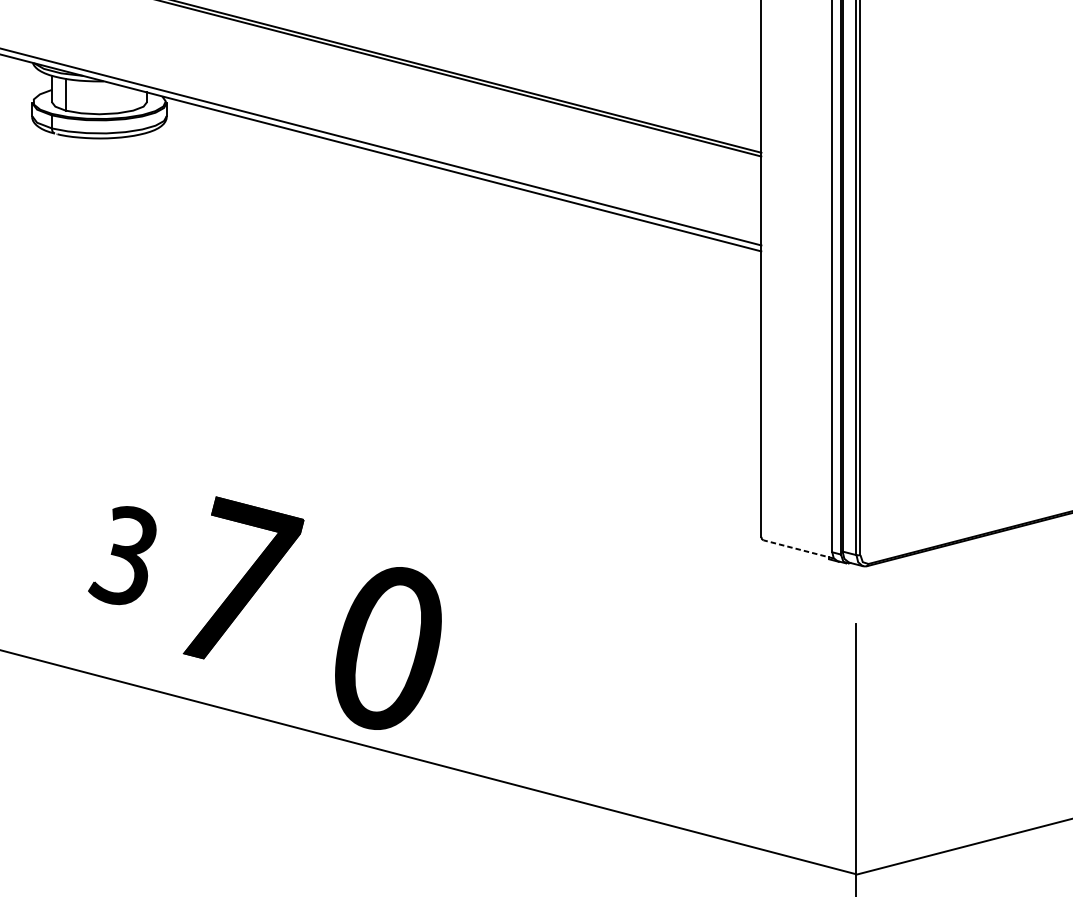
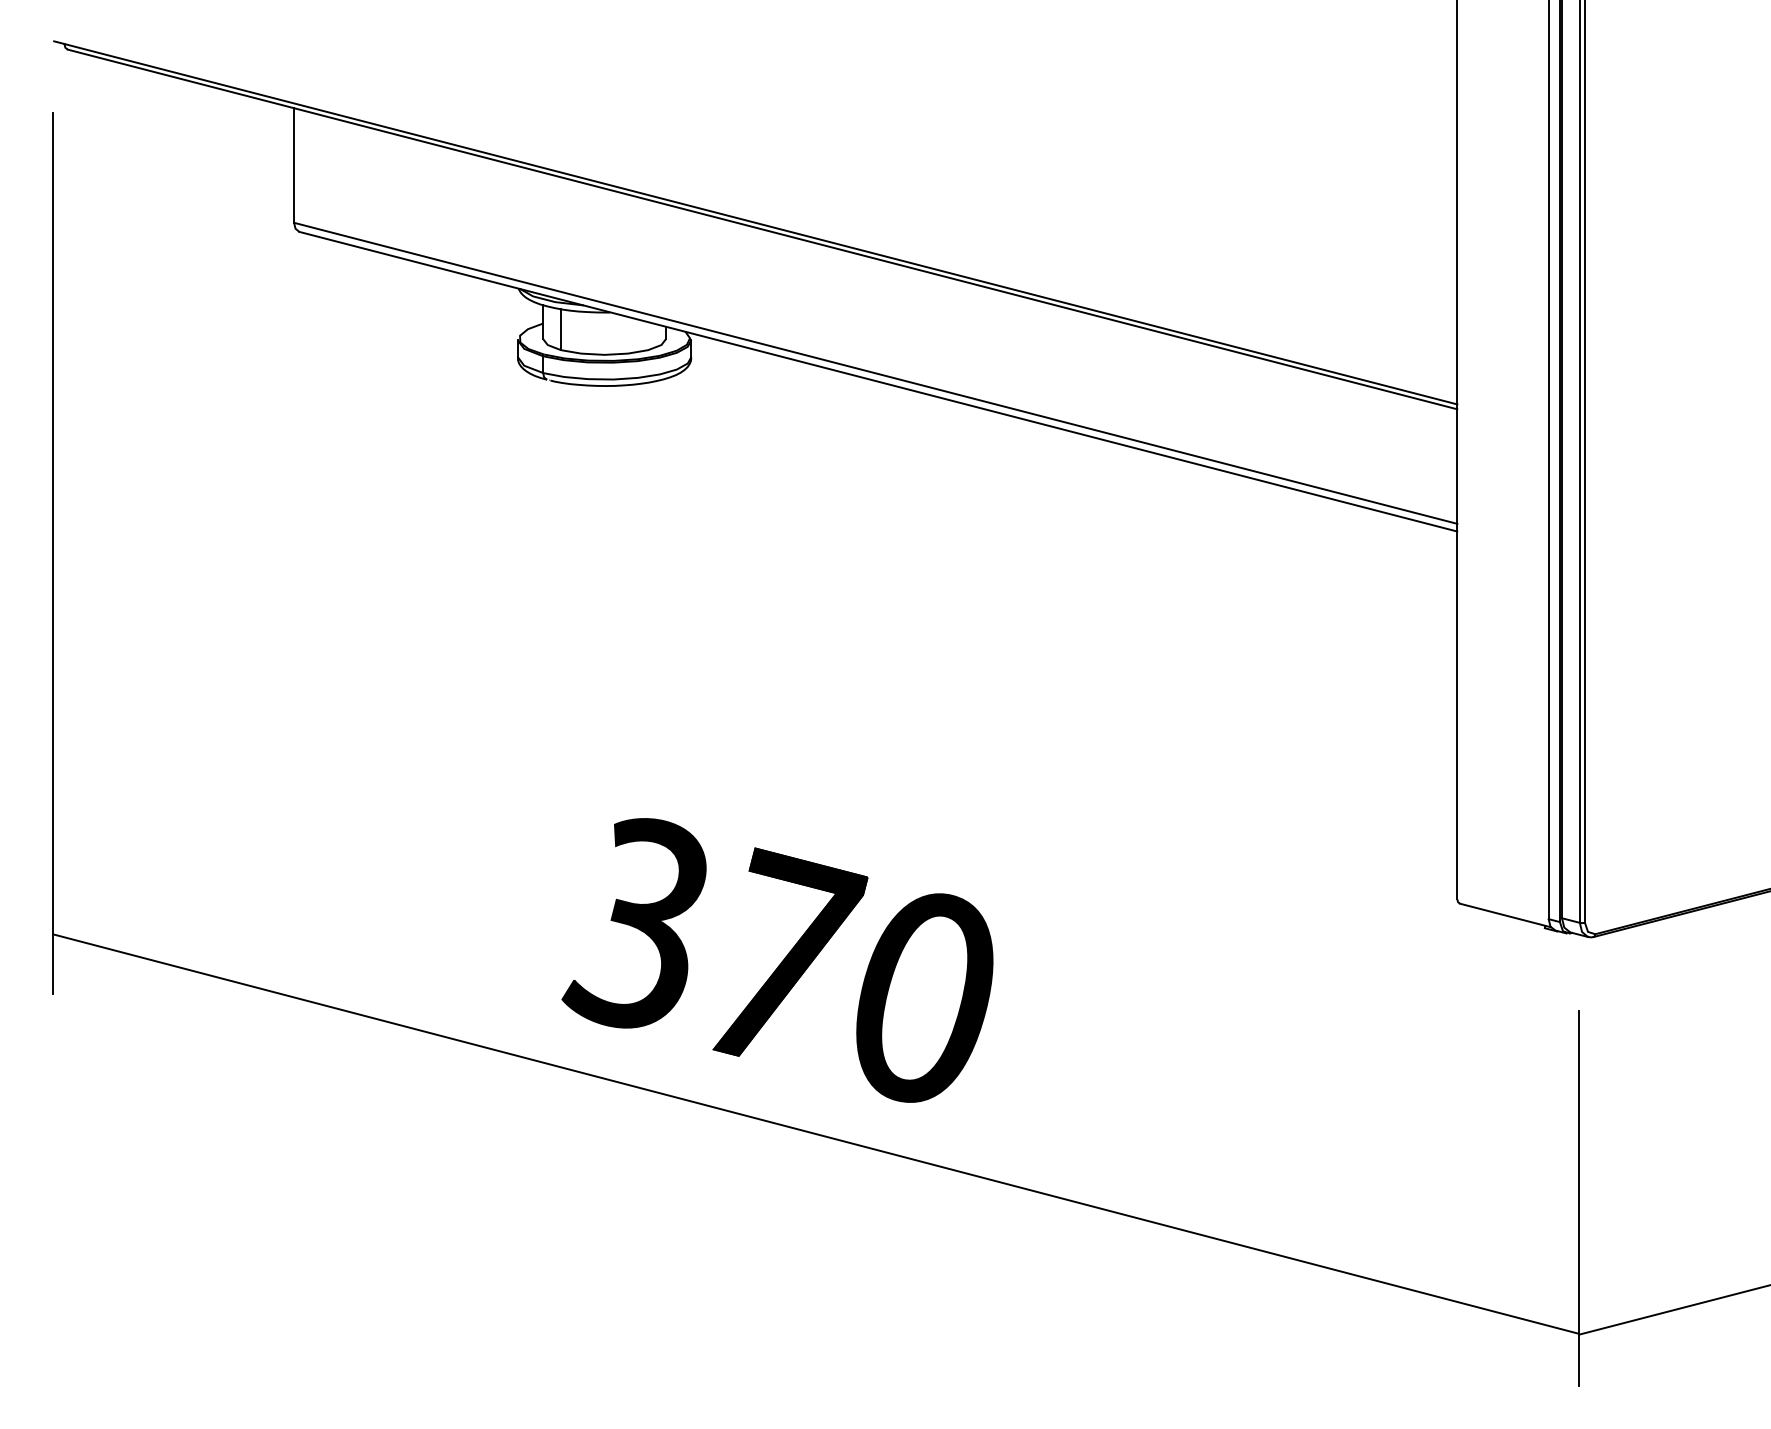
line: (798, 549) -> (1505, 915), dashed -> solid
part: (121, 555) -> (633, 923), size x1.67
part: (388, 648) -> (924, 997), moved

